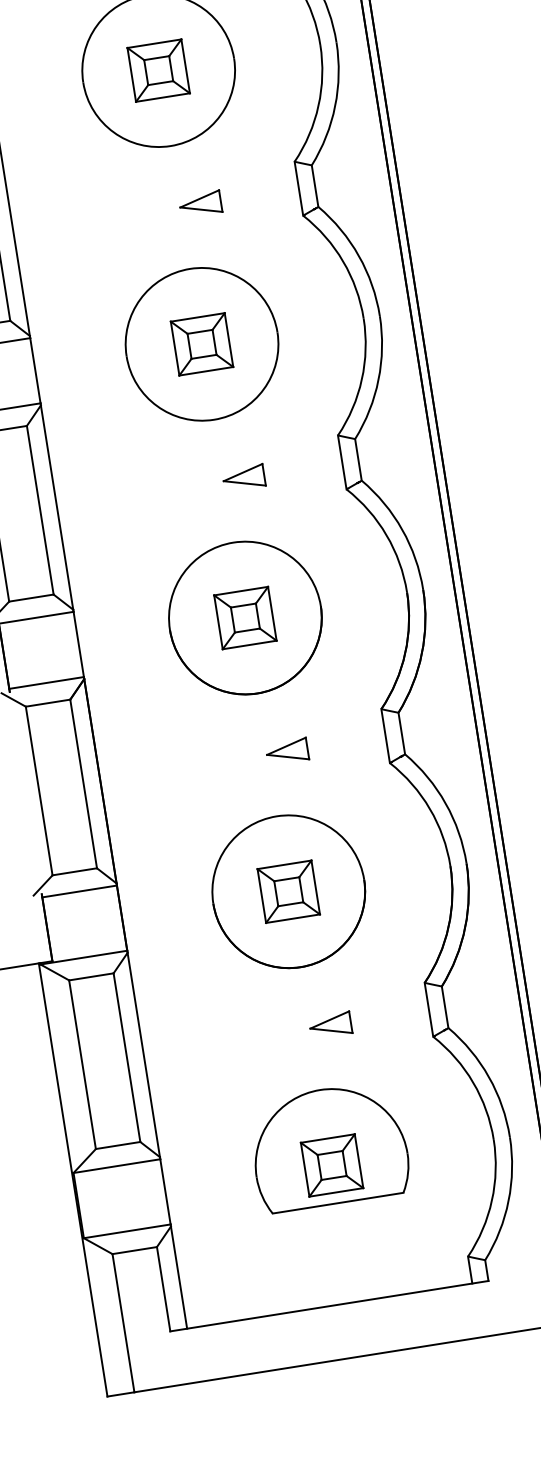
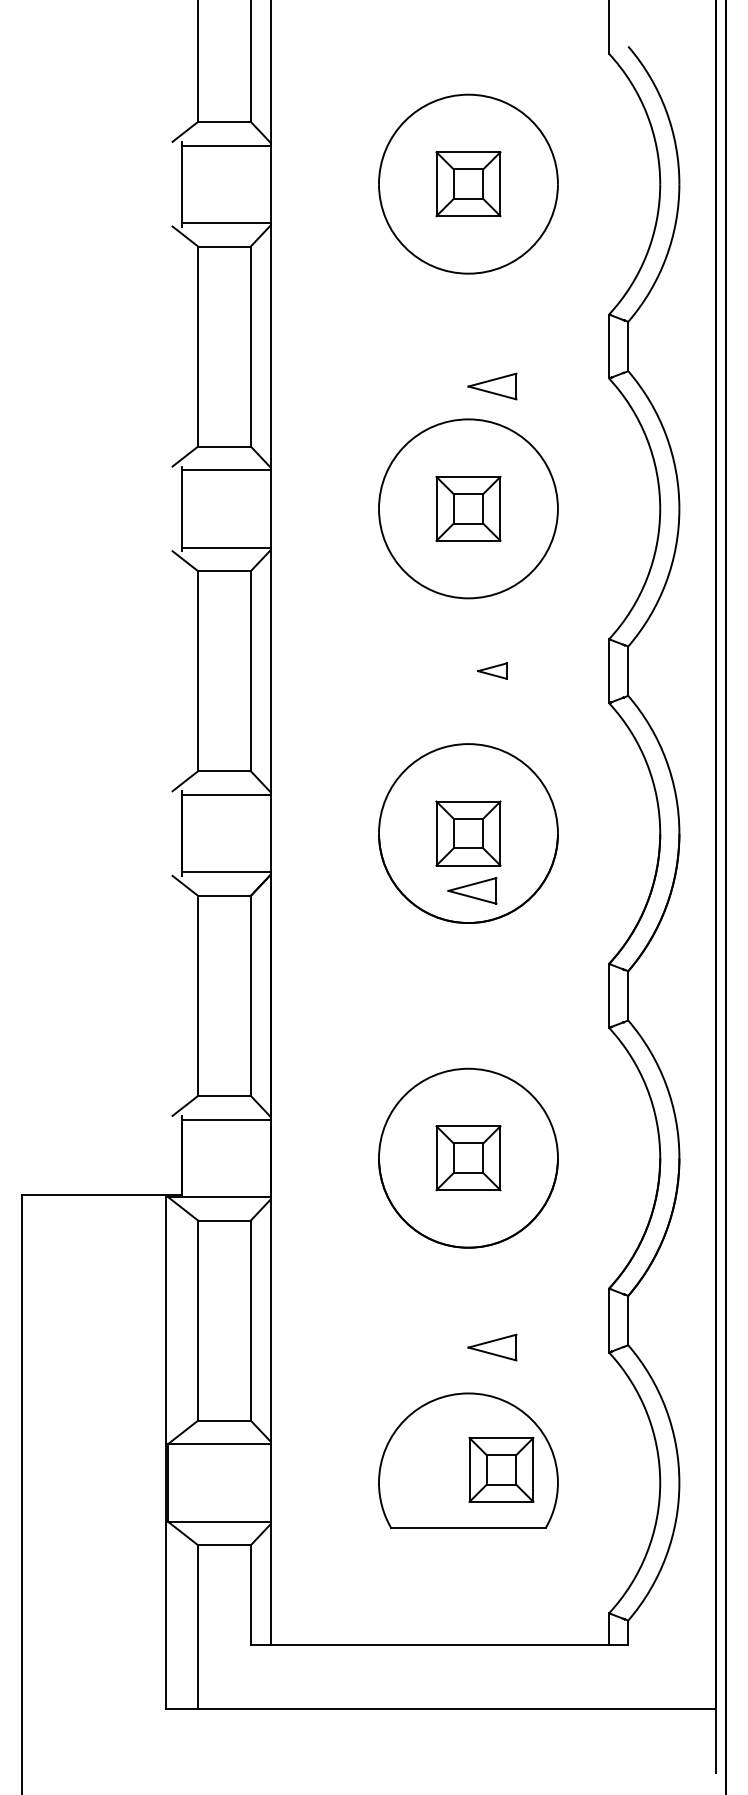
part: (200, 204) -> (492, 386), moved
part: (243, 477) -> (492, 670), size x0.6
part: (287, 751) -> (472, 890), moved
part: (330, 1025) -> (492, 1347), moved
part: (332, 1165) -> (501, 1469), moved

